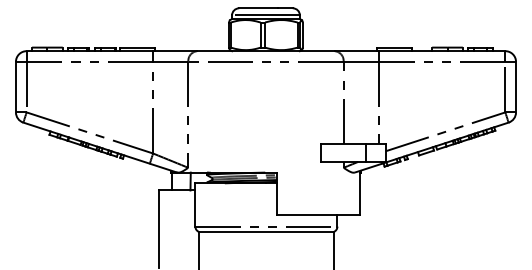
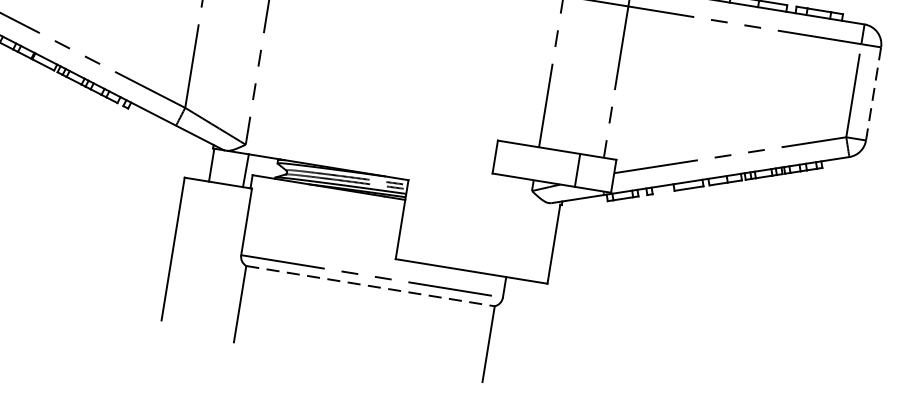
line: (516, 87) -> (874, 94), solid -> dashed
line: (266, 231) -> (370, 285), solid -> dashed

